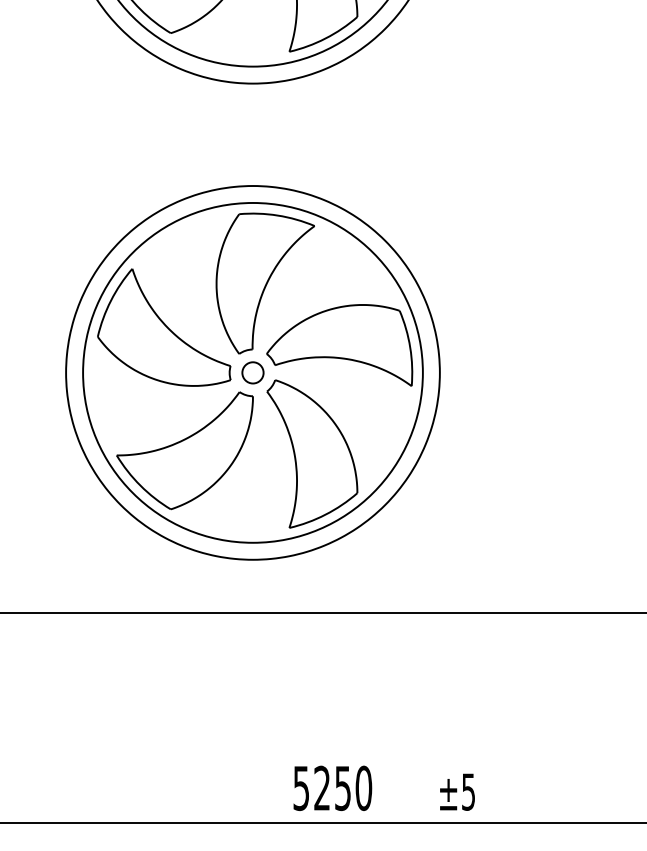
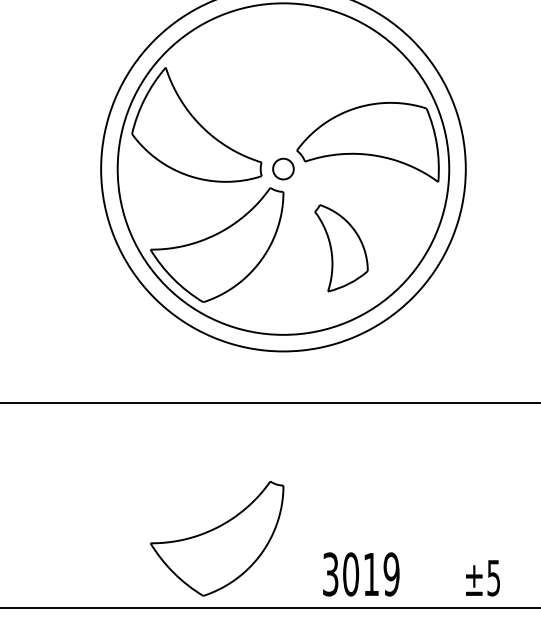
part: (264, 283) -> (294, 81), removed
part: (312, 453) -> (341, 247), size x0.6
part: (184, 751) -> (216, 538), added
text: (333, 788) -> (362, 574), 5250 -> 3019

